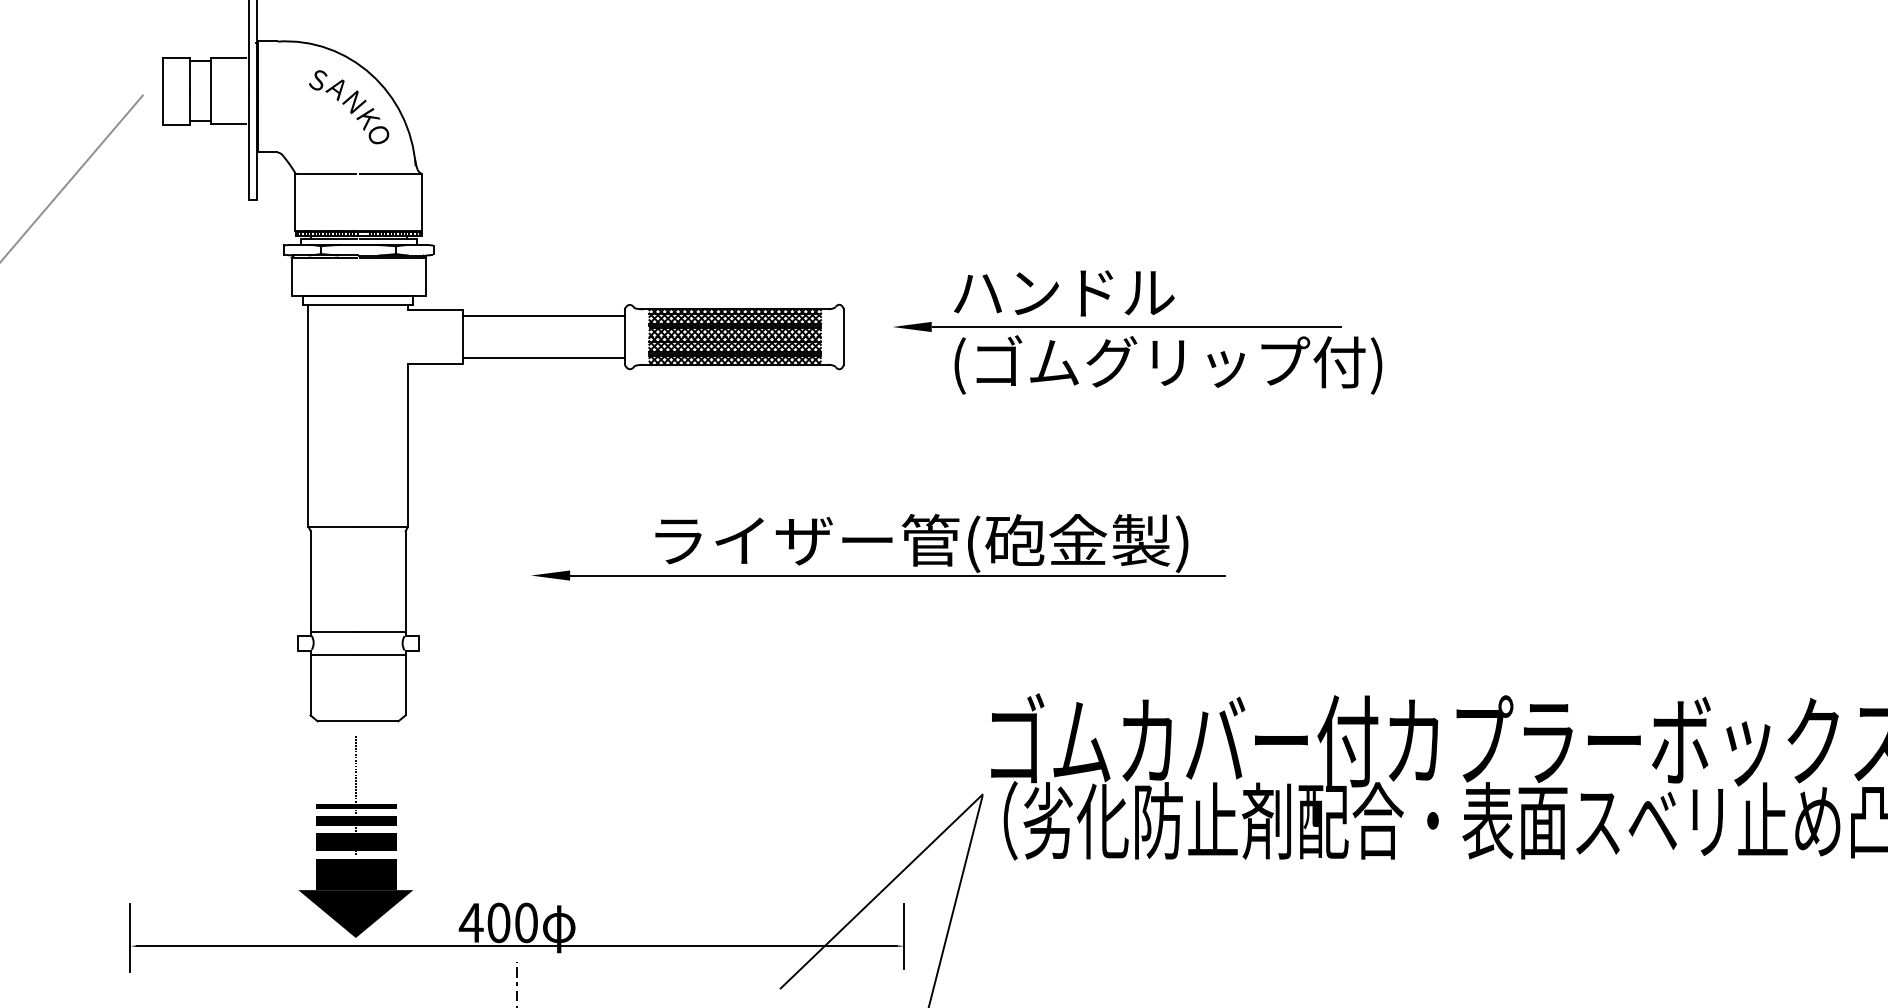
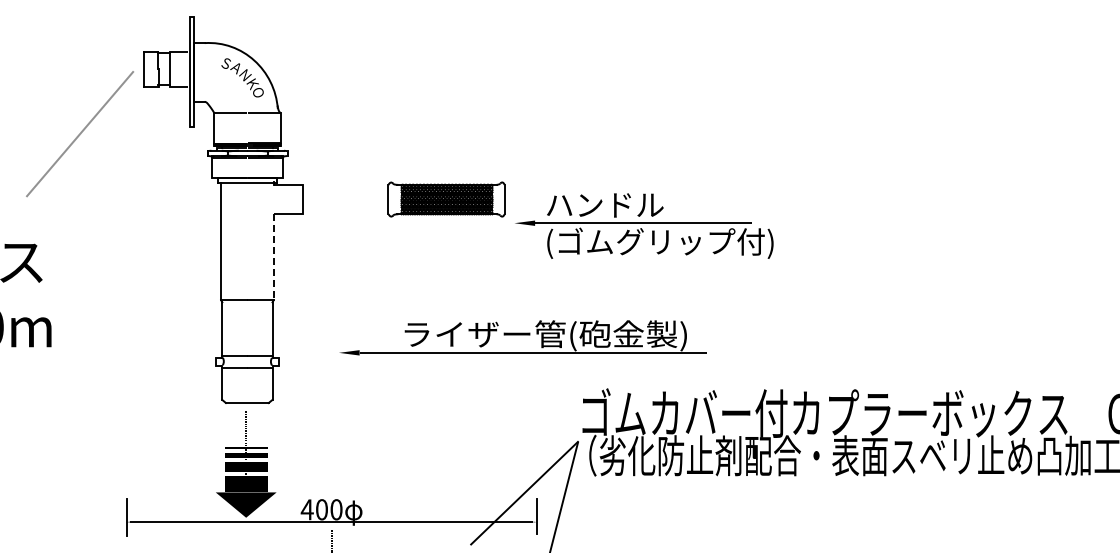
line: (543, 316) -> (345, 188), removed
part: (1138, 331) -> (644, 225), moved
line: (543, 357) -> (345, 210), removed
line: (407, 446) -> (273, 257), solid -> dashed
part: (877, 546) -> (522, 337), moved

